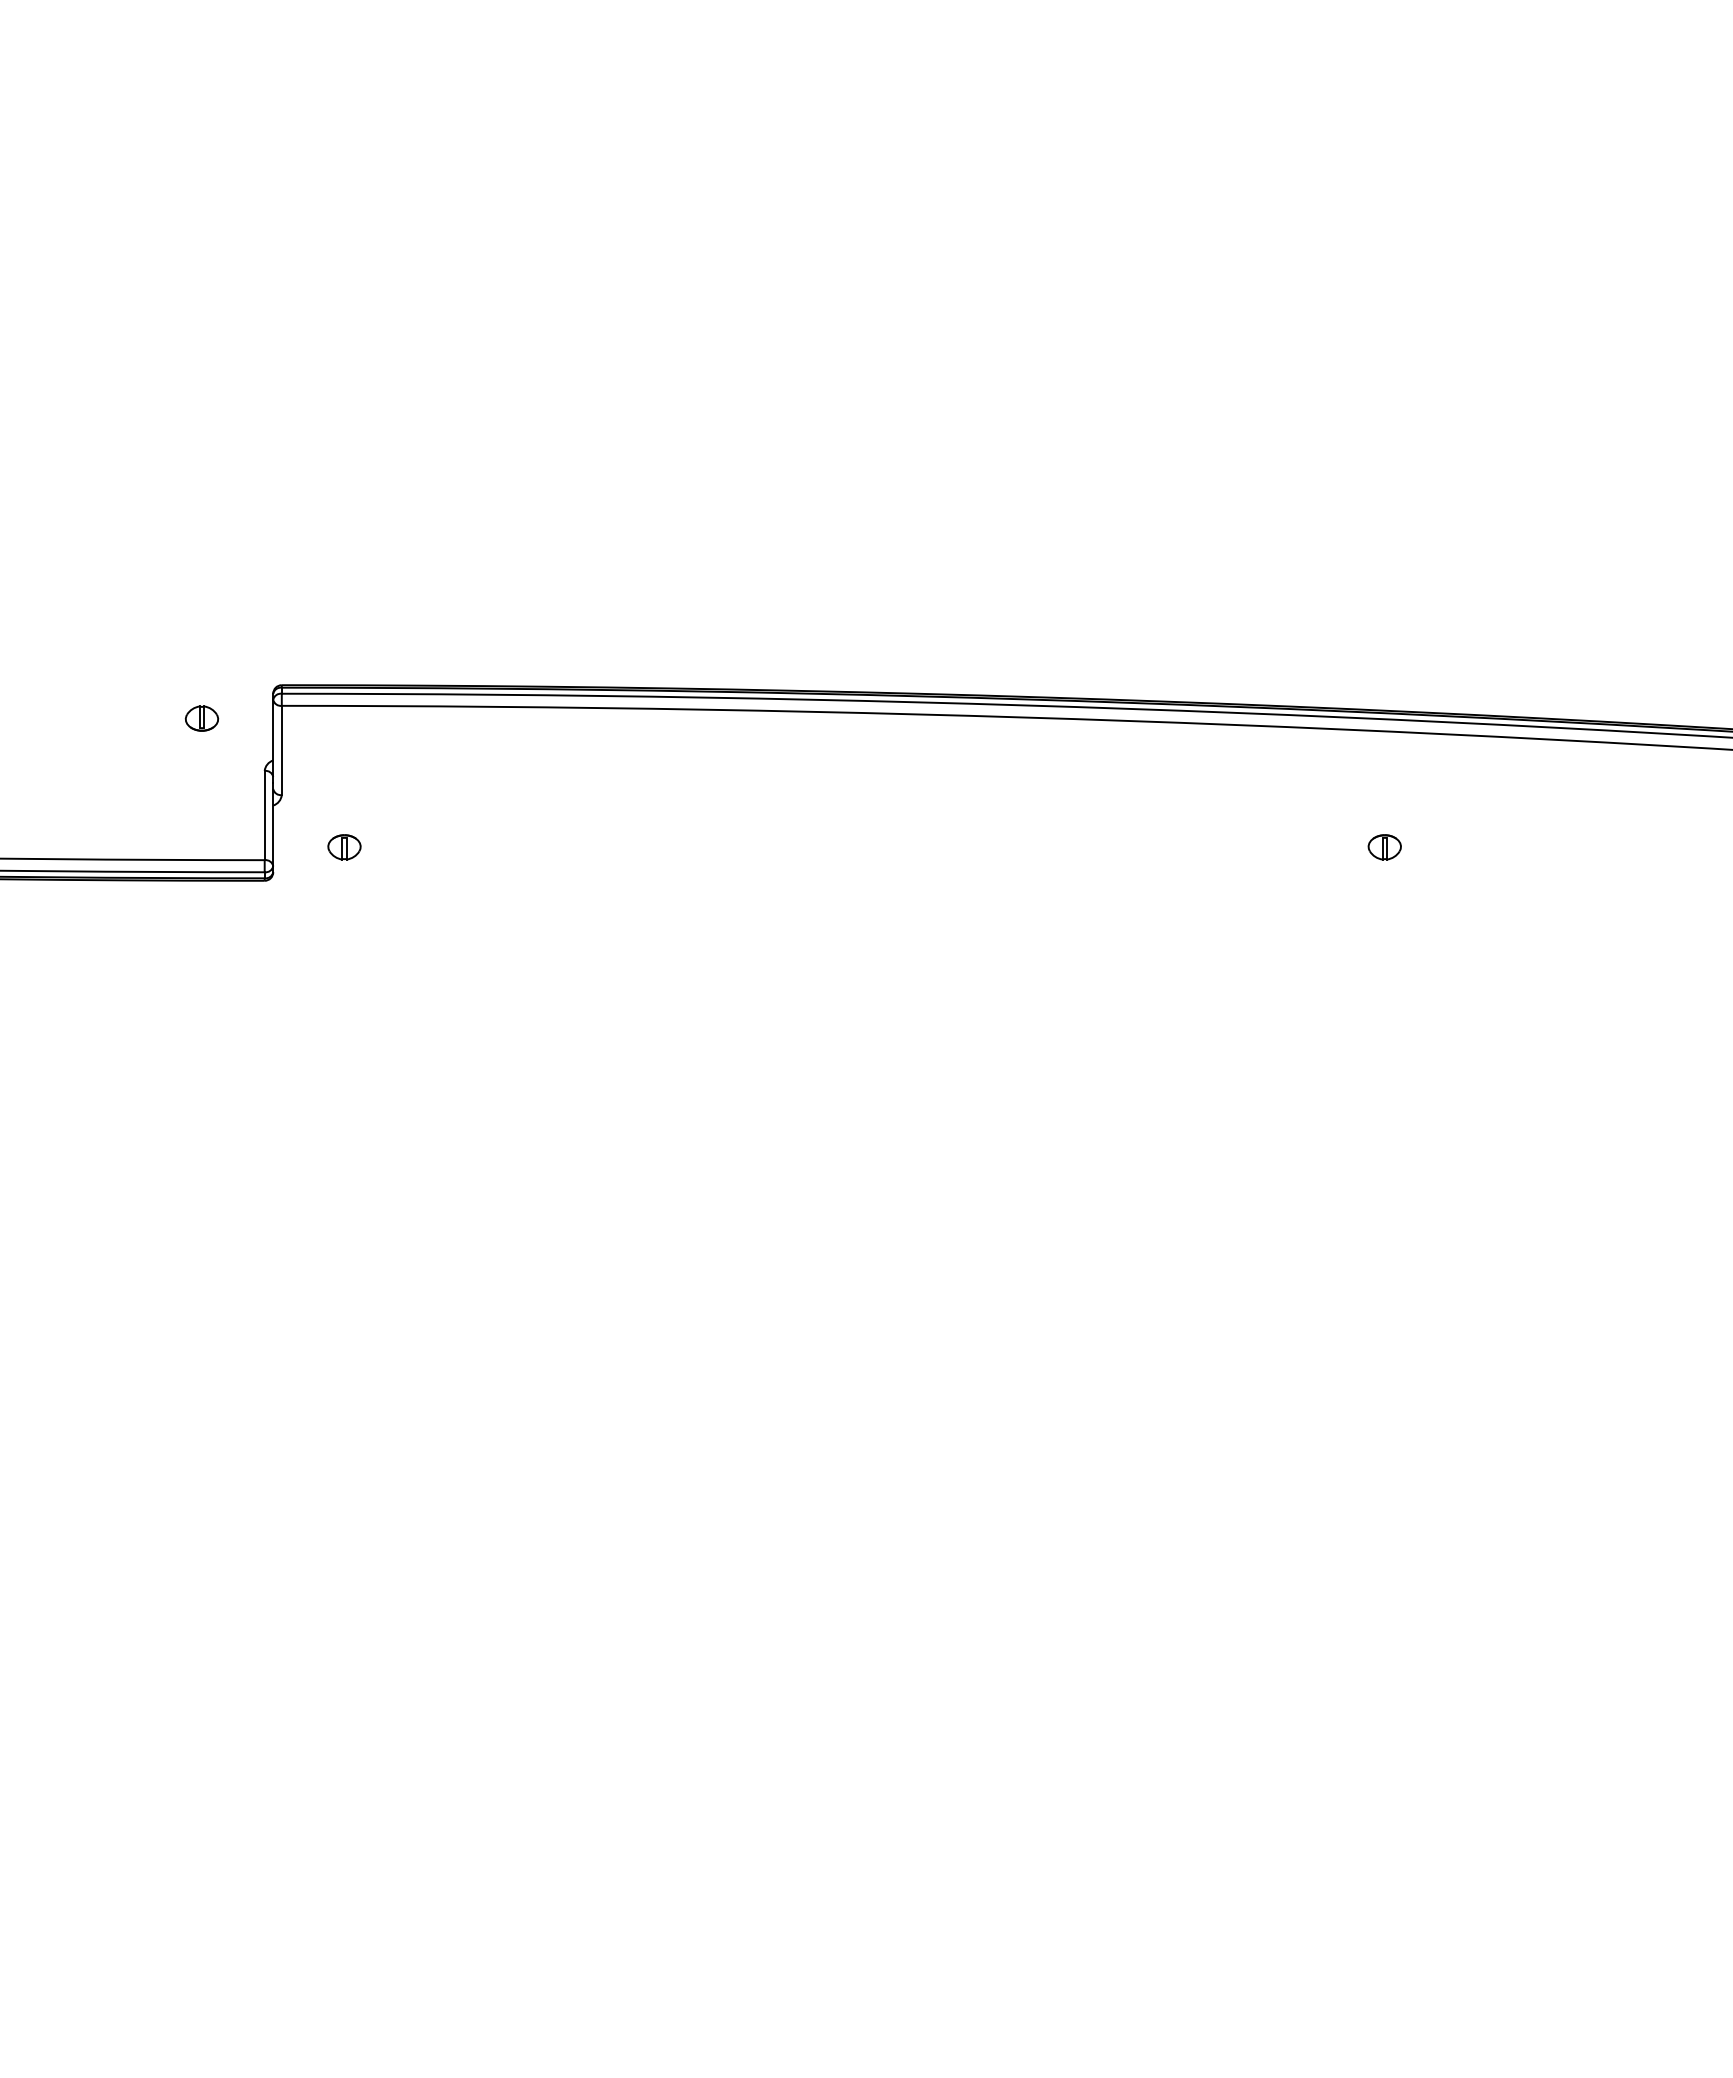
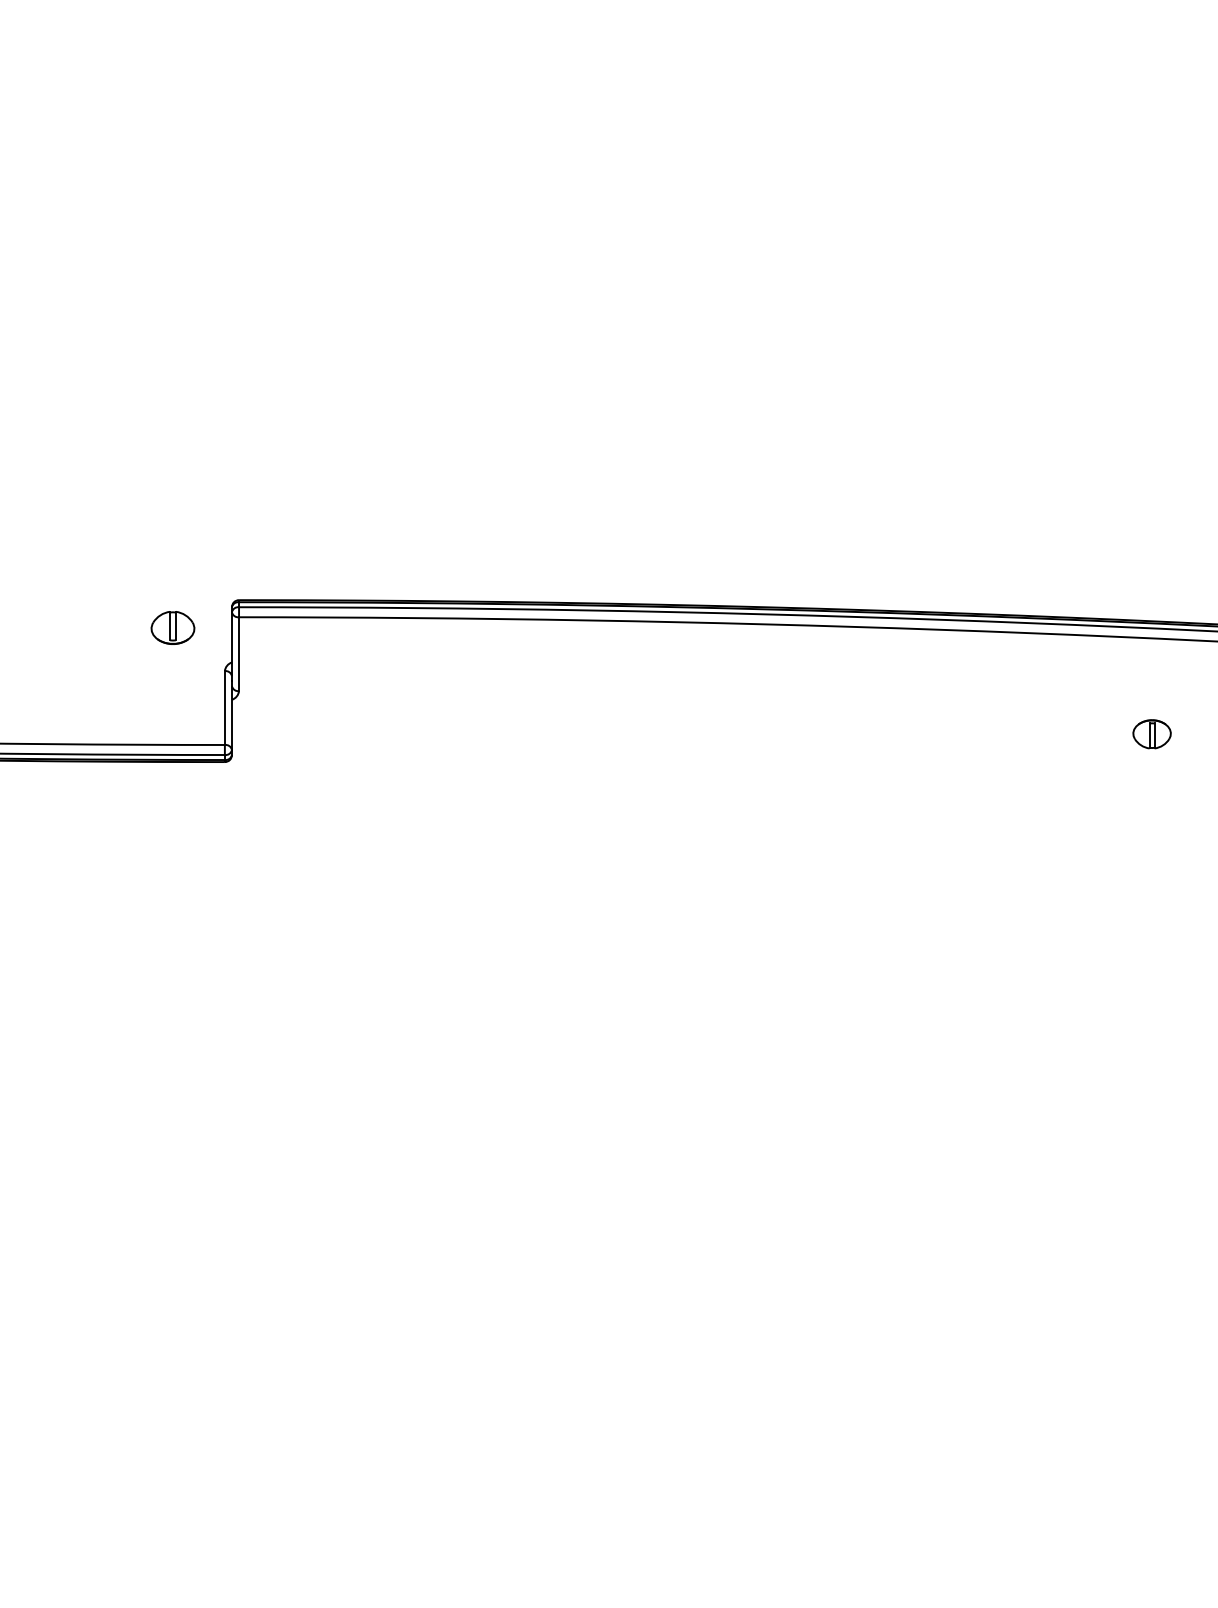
part: (201, 718) -> (172, 627), size x1.6
part: (344, 847) -> (290, 734), removed
part: (1384, 847) -> (1151, 734), size x1.4

